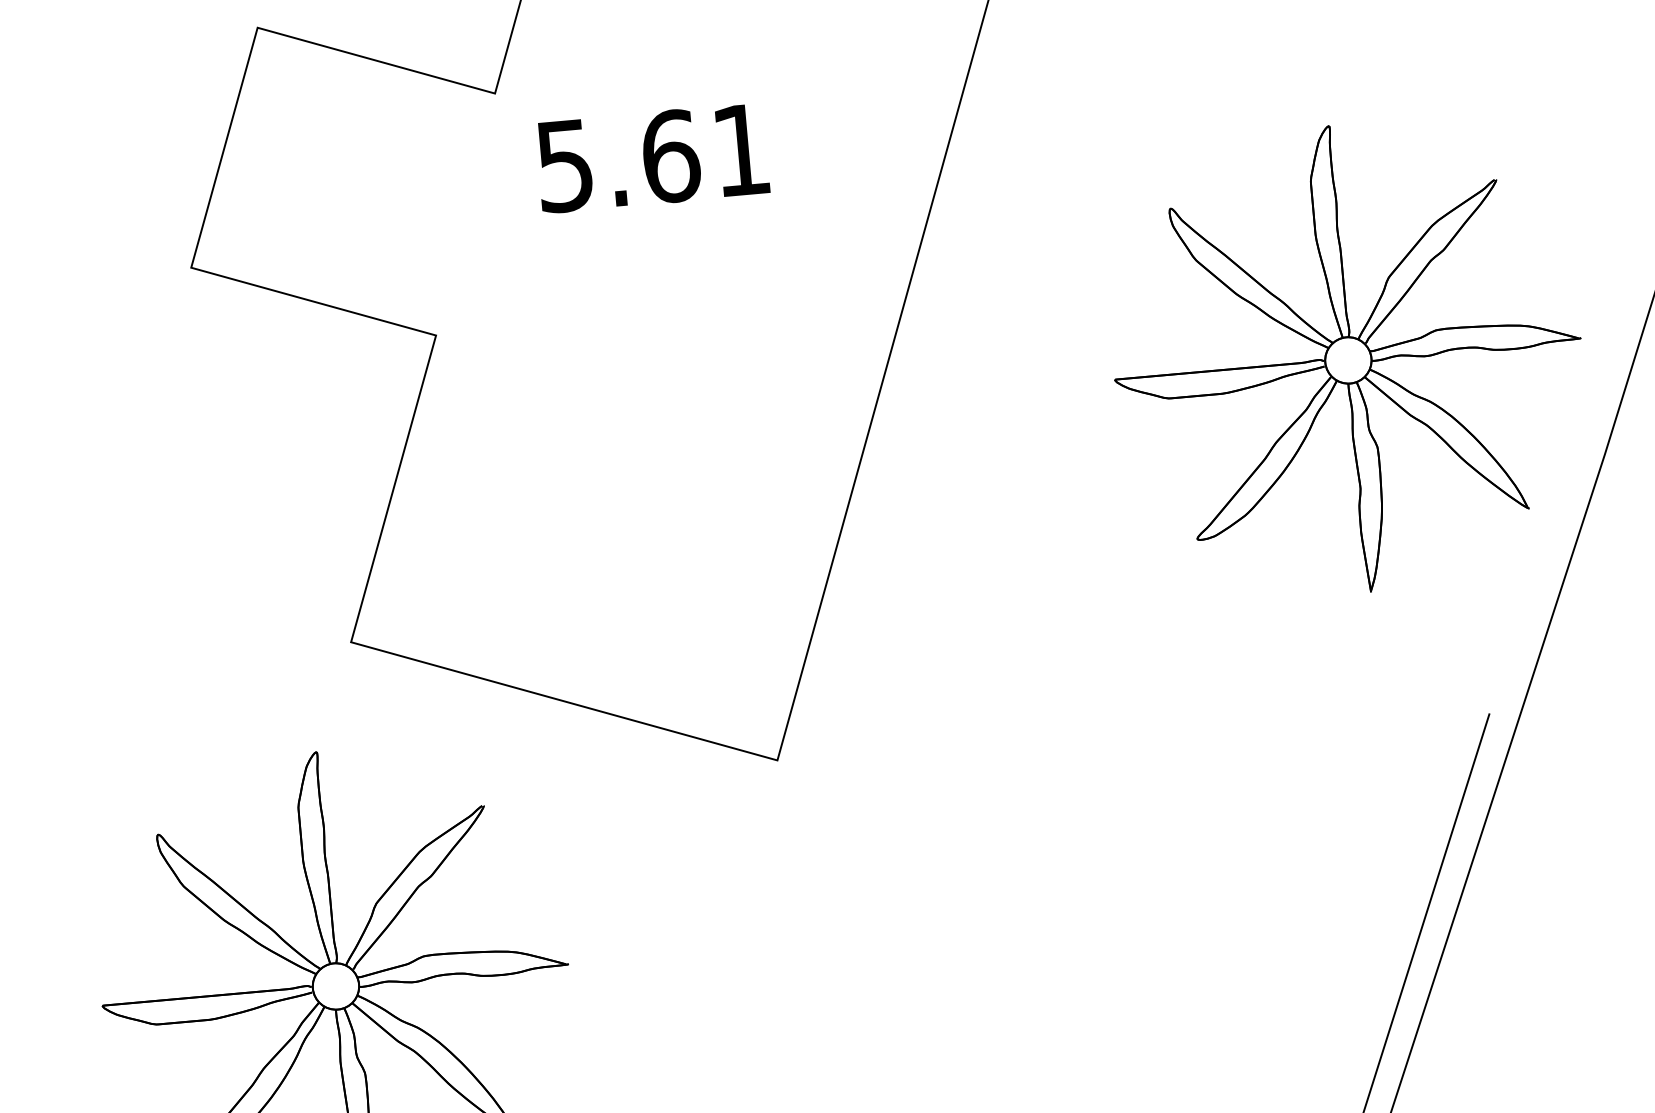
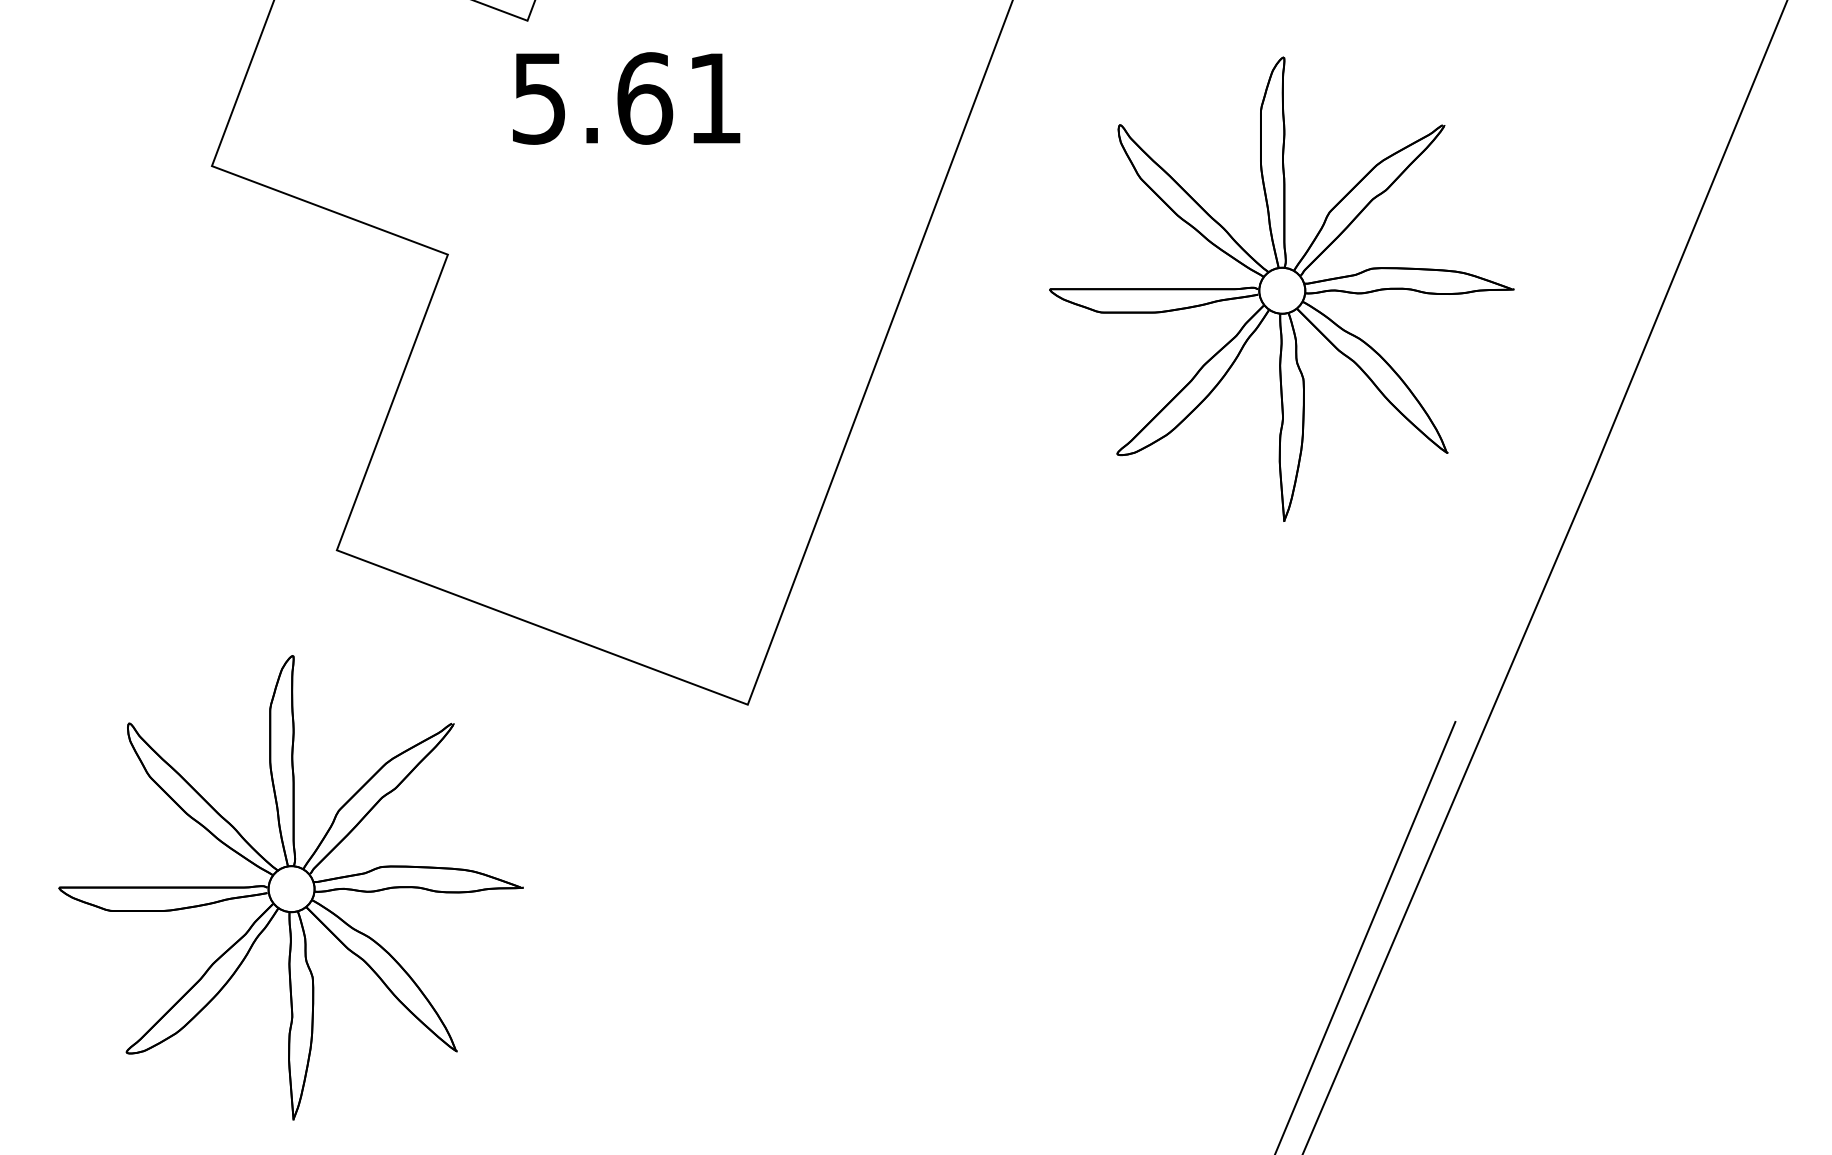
text: (652, 158) -> (626, 98), moved
part: (1347, 358) -> (1281, 288), moved

